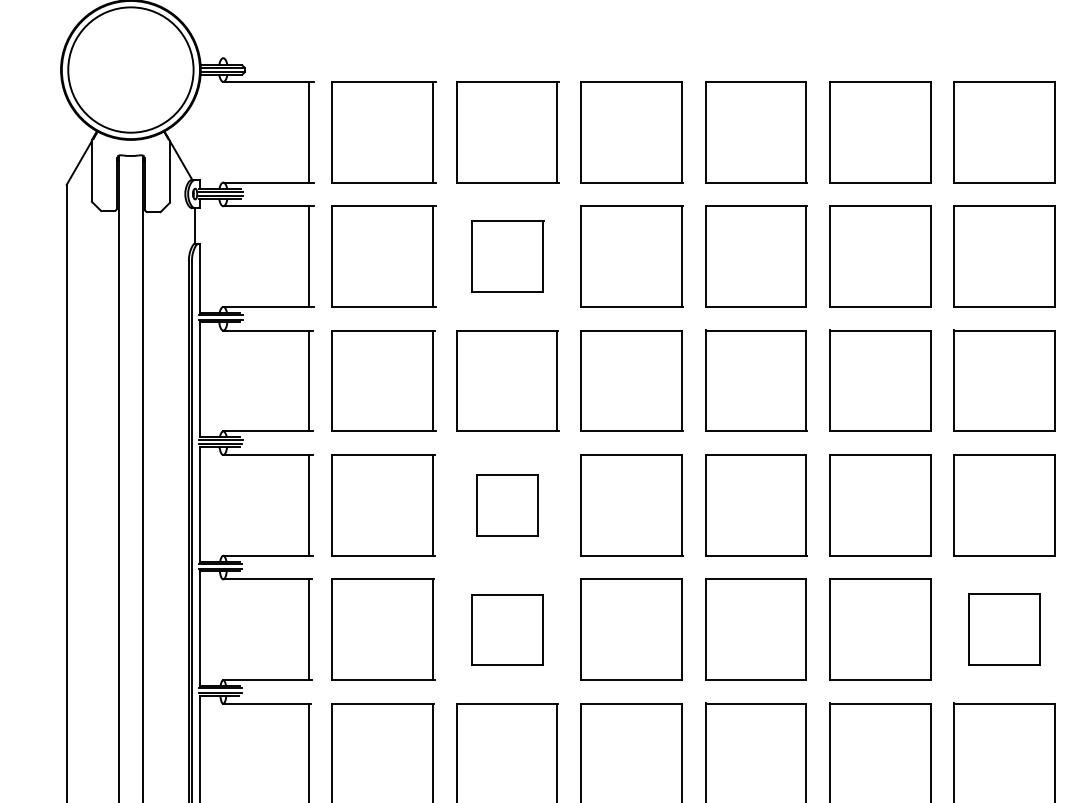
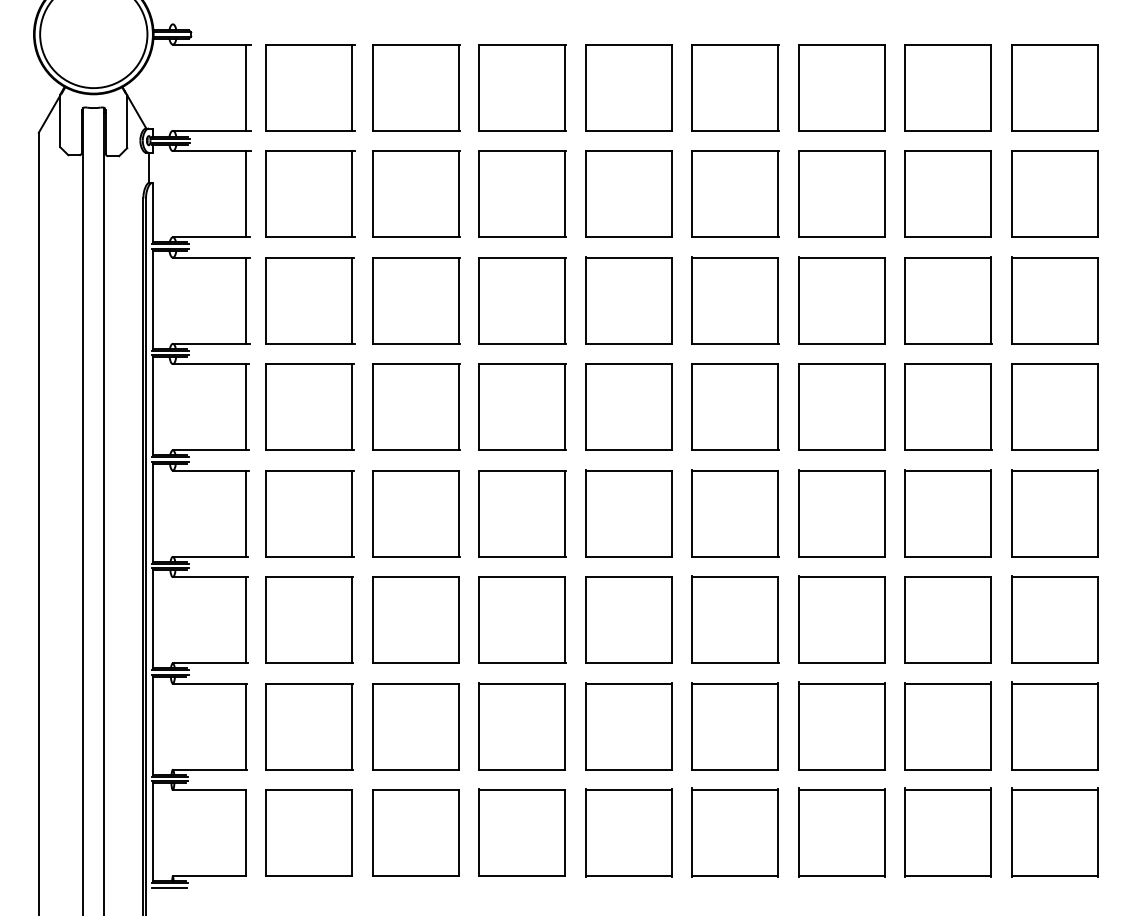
part: (507, 255) -> (416, 193), size x1.43
part: (507, 504) -> (416, 406), size x1.67
part: (507, 629) -> (416, 513), size x1.43
part: (1004, 629) -> (841, 513), size x1.43

